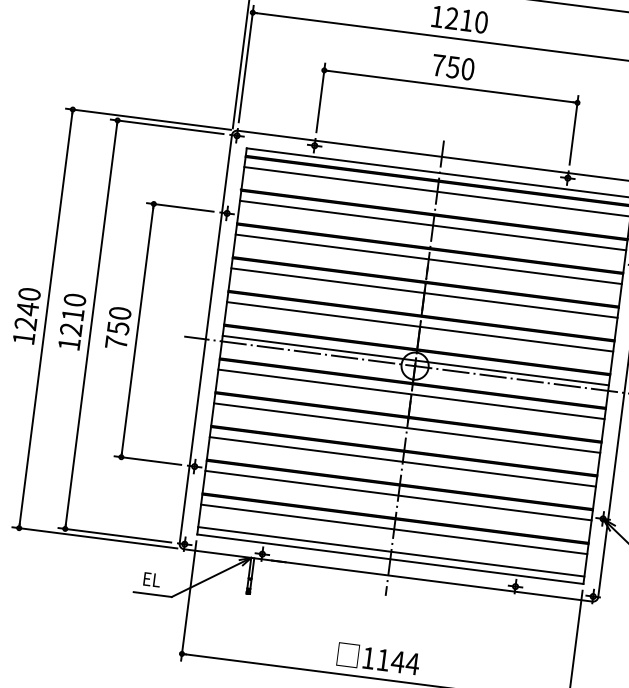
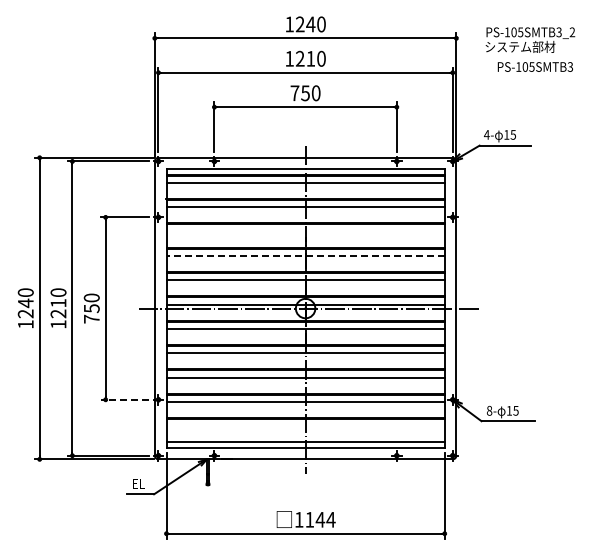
line: (428, 259) -> (305, 231), removed
line: (424, 292) -> (305, 255), solid -> dashed
line: (147, 460) -> (124, 399), solid -> dashed
line: (393, 529) -> (305, 426), removed

